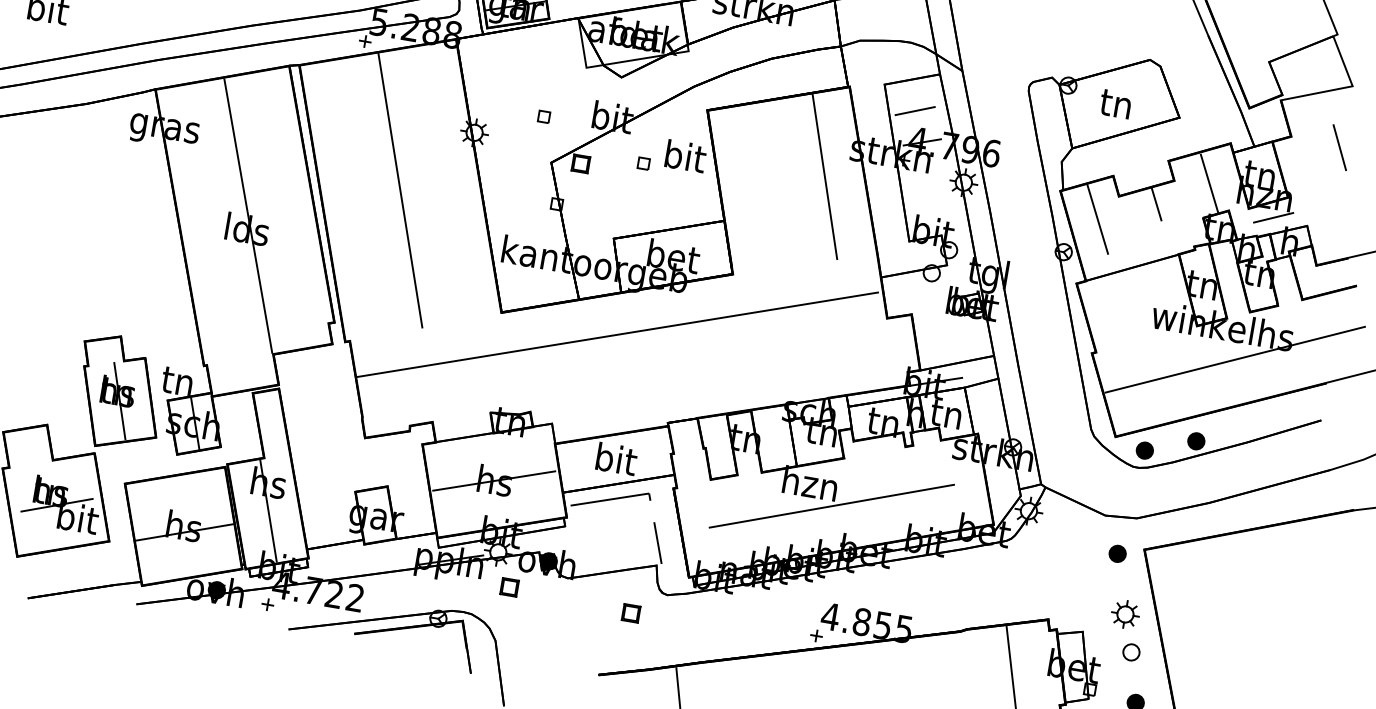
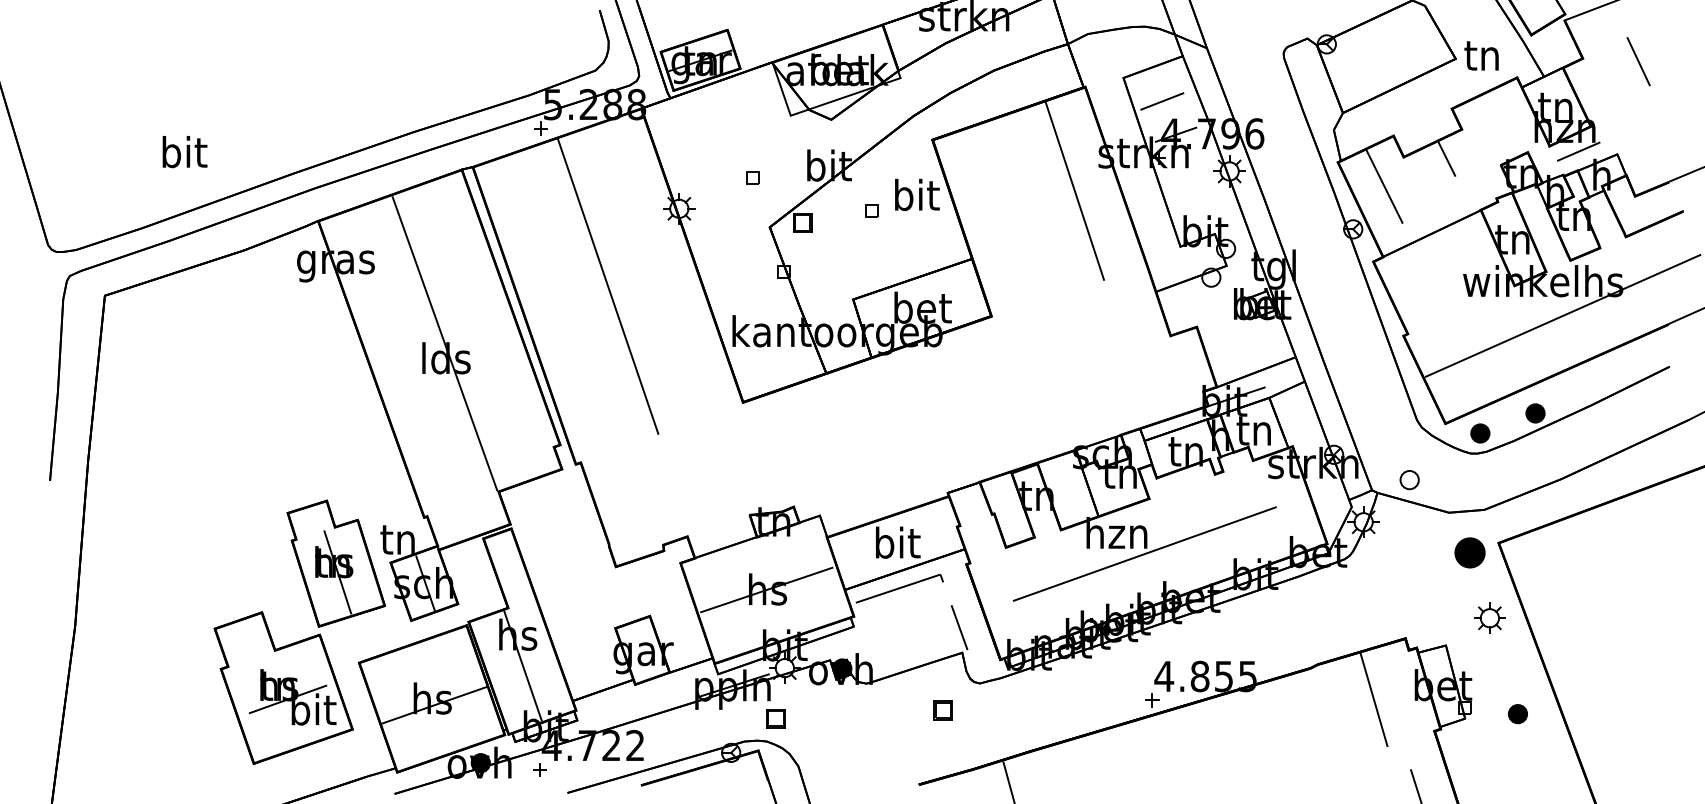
text: (1115, 103) -> (1481, 55), moved
line: (1209, 183) -> (1501, 125), removed
line: (617, 334) -> (875, 404), removed
part: (1117, 553) -> (1469, 552), size x1.6
part: (509, 587) -> (775, 718), moved
part: (1131, 652) -> (1409, 480), moved

